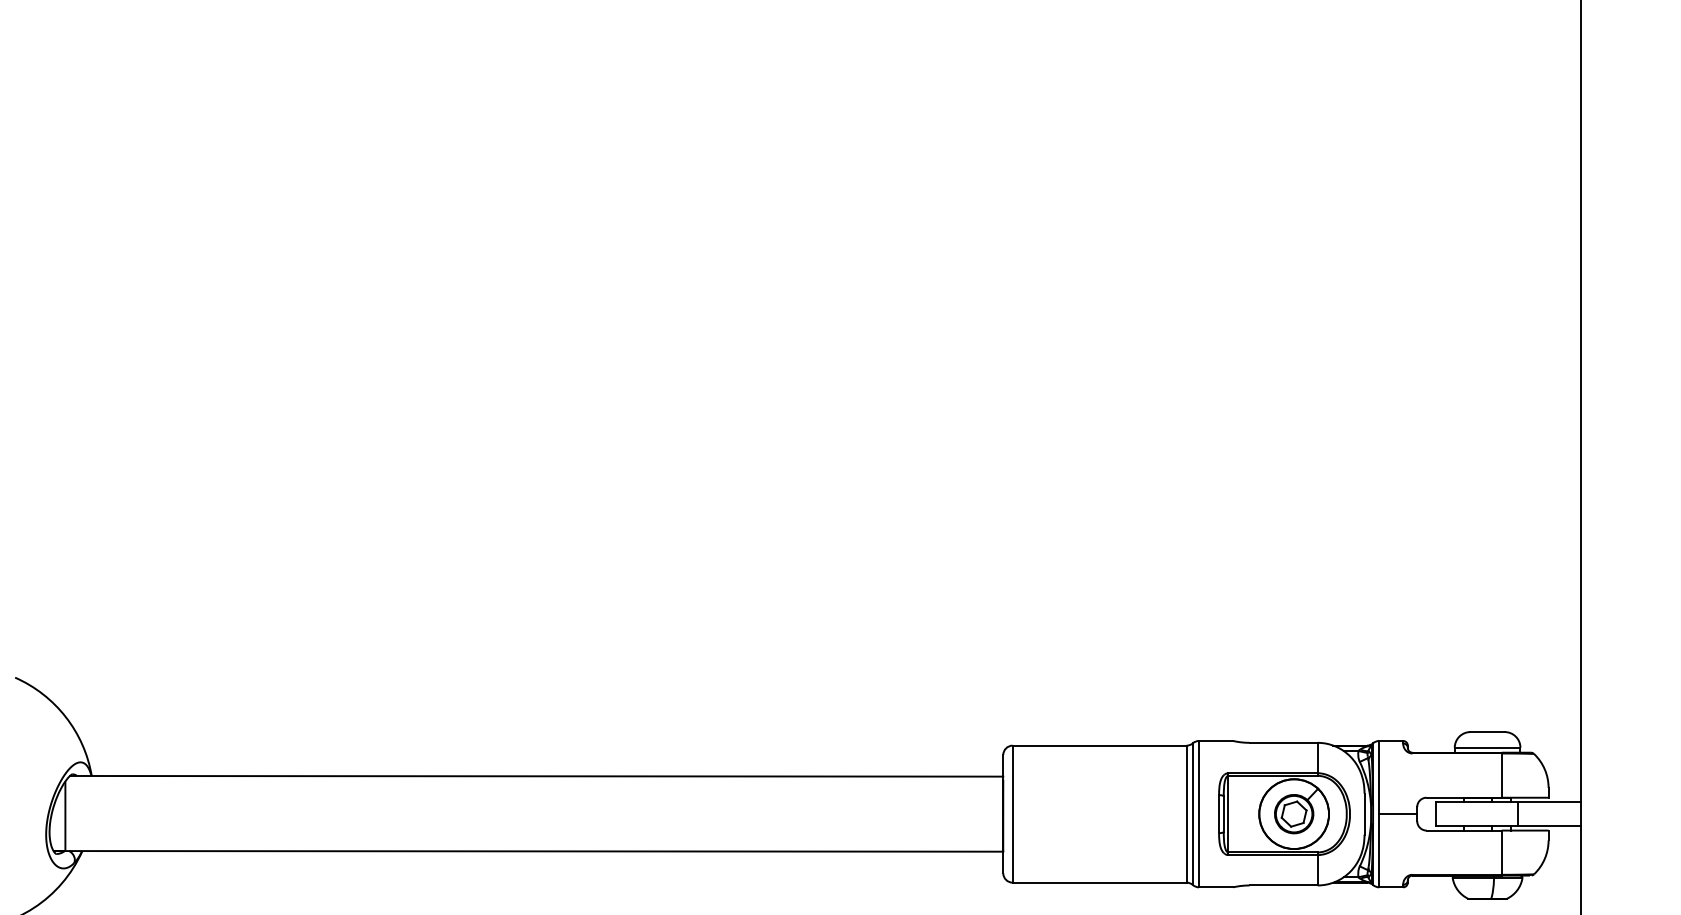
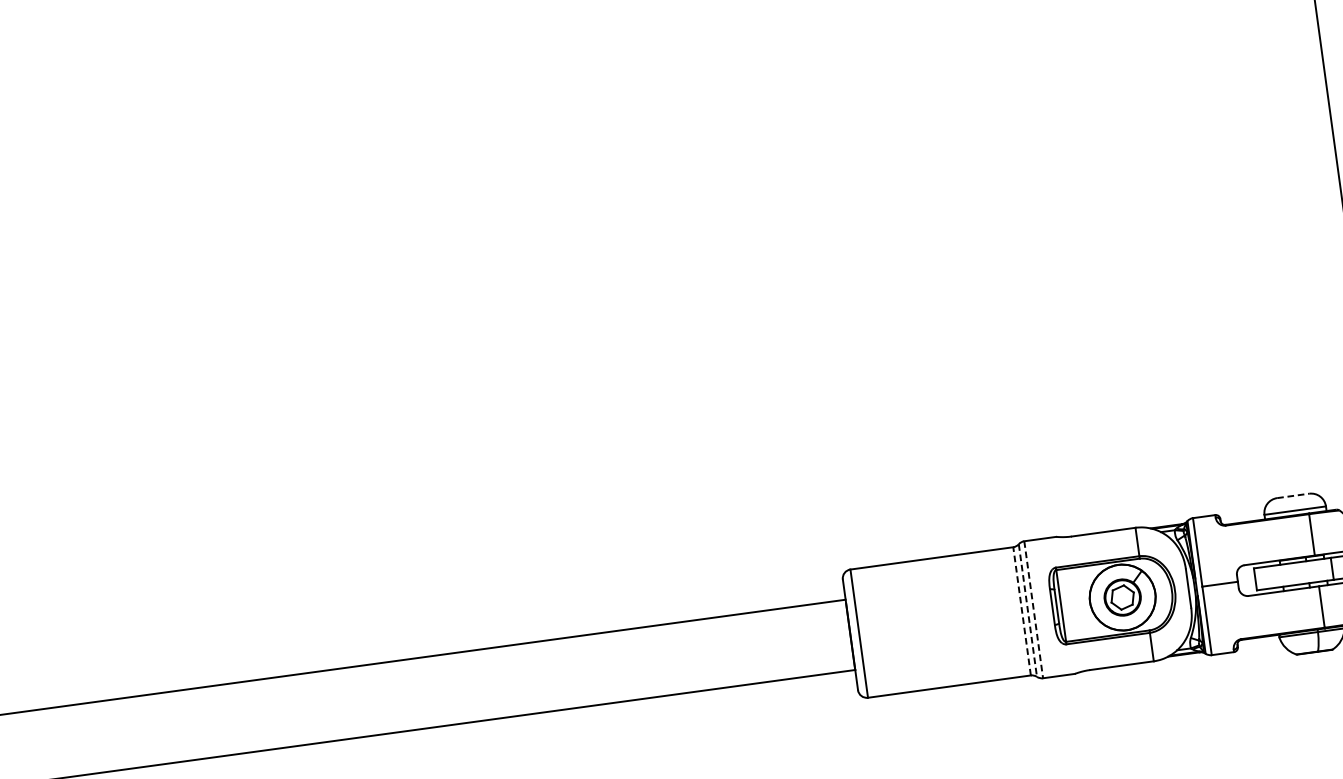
line: (1488, 732) -> (1294, 496), solid -> dashed
line: (1186, 813) -> (1021, 610), solid -> dashed
line: (1192, 814) -> (1027, 610), solid -> dashed
line: (1199, 814) -> (1034, 610), solid -> dashed

